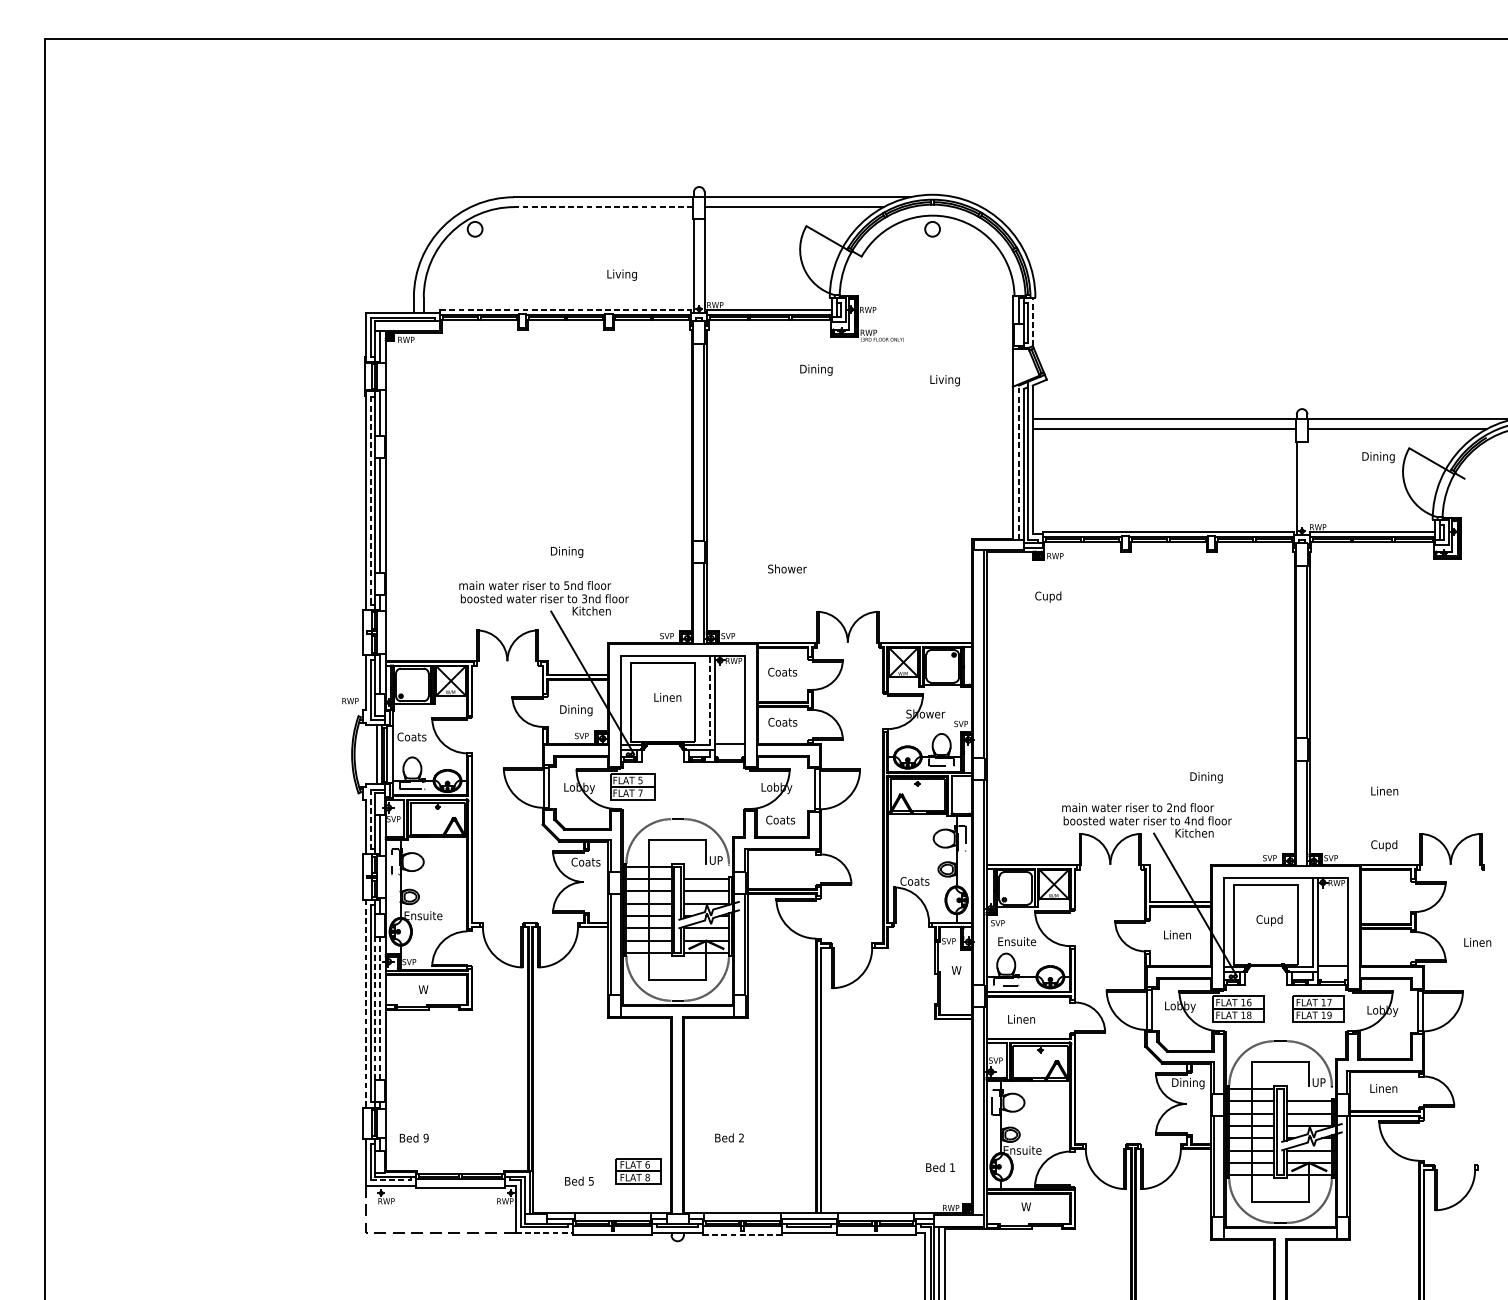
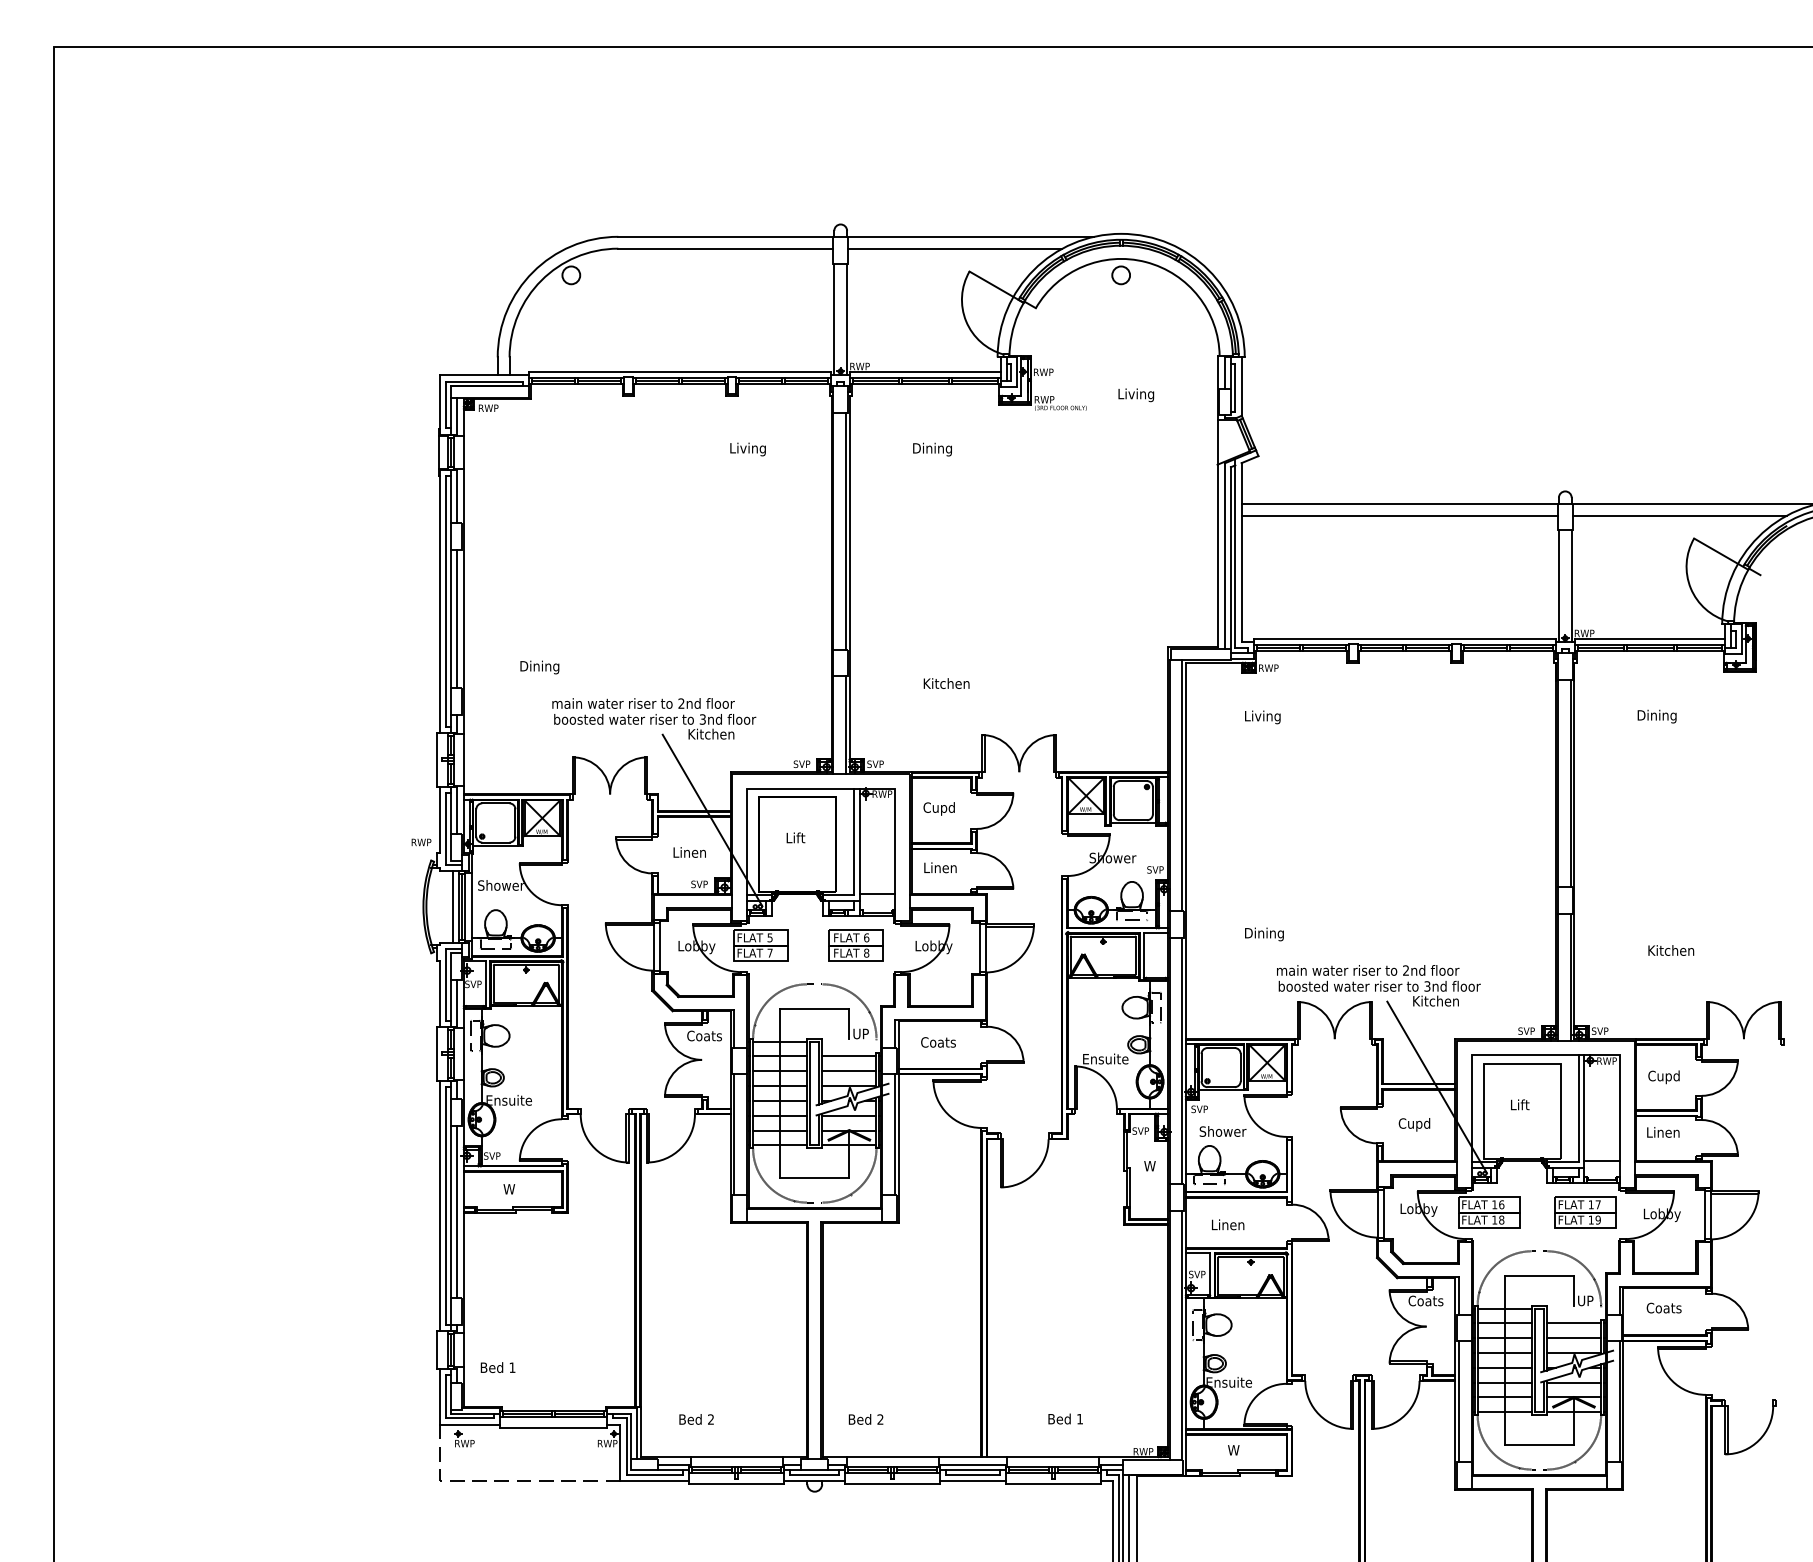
line: (603, 206) -> (725, 248), dashed -> solid
text: (621, 275) -> (747, 449), moved
line: (565, 310) -> (680, 372), dashed -> solid
line: (1032, 321) -> (1241, 386), dashed -> solid
text: (816, 370) -> (932, 449), moved
text: (945, 380) -> (1136, 395), moved
text: (1378, 457) -> (1656, 716), moved
line: (1018, 462) -> (1224, 555), dashed -> solid
line: (1307, 488) -> (1571, 586), added
line: (371, 500) -> (446, 601), dashed -> solid
text: (566, 552) -> (539, 667), moved
text: (787, 568) -> (946, 683), Shower -> Kitchen
text: (566, 585) -> (681, 703), 5nd -> 2nd
text: (1050, 597) -> (1262, 717), Cupd -> Living
text: (786, 672) -> (945, 808), Coats -> Cupd
text: (671, 697) -> (807, 837), Linen -> Lift
line: (709, 700) -> (853, 841), dashed -> solid
text: (576, 710) -> (693, 853), Dining -> Linen
text: (782, 721) -> (940, 867), Coats -> Linen
text: (416, 736) -> (500, 885), Coats -> Shower
text: (1206, 777) -> (1264, 934), moved
text: (1390, 791) -> (1671, 950), Linen -> Kitchen
line: (370, 819) -> (445, 984), dashed -> solid
text: (780, 820) -> (938, 1042), moved
text: (1187, 820) -> (1427, 986), 4nd -> 3nd
text: (1383, 845) -> (1663, 1077), moved
text: (919, 880) -> (1105, 1058), Coats -> Ensuite
text: (1269, 920) -> (1525, 1106), Cupd -> Lift
text: (1176, 935) -> (1414, 1124), Linen -> Cupd
text: (1016, 941) -> (1222, 1131), Ensuite -> Shower
text: (1477, 942) -> (1663, 1132), moved
line: (365, 1004) -> (439, 1206), dashed -> solid
line: (374, 1009) -> (450, 1212), dashed -> solid
line: (379, 1009) -> (456, 1212), dashed -> solid
text: (1187, 1083) -> (1427, 1302), Dining -> Coats
text: (1383, 1088) -> (1663, 1307), Linen -> Coats
text: (426, 1137) -> (512, 1367), 9 -> 1
text: (729, 1137) -> (865, 1419), moved
text: (940, 1167) -> (1065, 1418), moved
part: (638, 1171) -> (855, 945), moved
line: (391, 1180) -> (470, 1418), dashed -> solid
text: (590, 1181) -> (710, 1419), 5 -> 2
line: (545, 1232) -> (655, 1481), dashed -> solid
line: (743, 1235) -> (893, 1484), dashed -> solid

